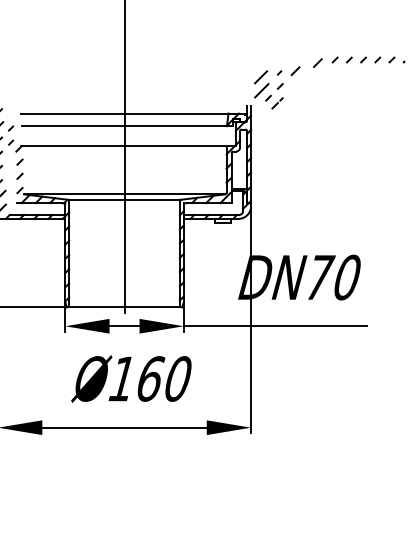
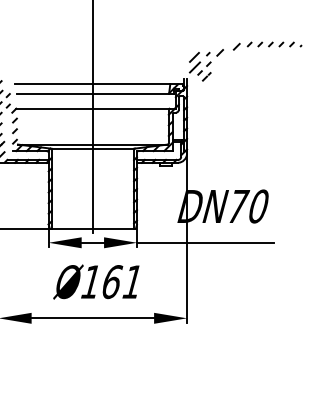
text: (177, 379) -> (132, 282), 160 -> 161

